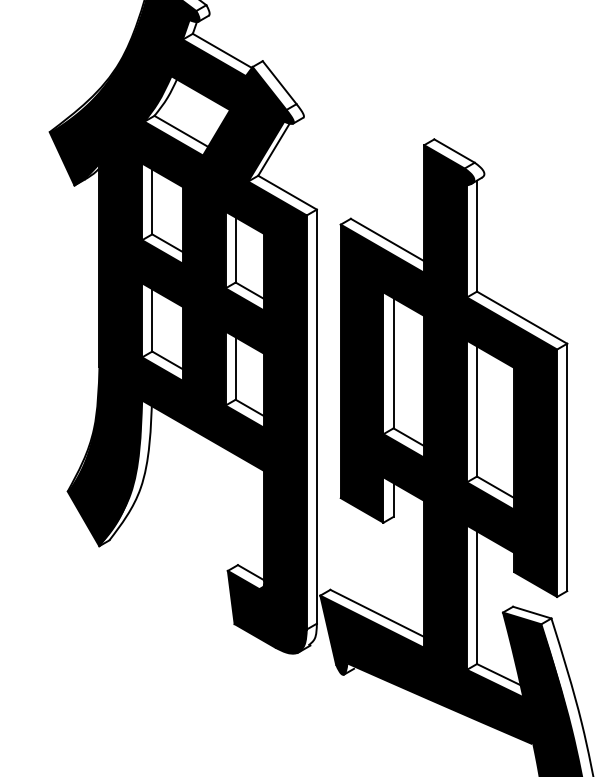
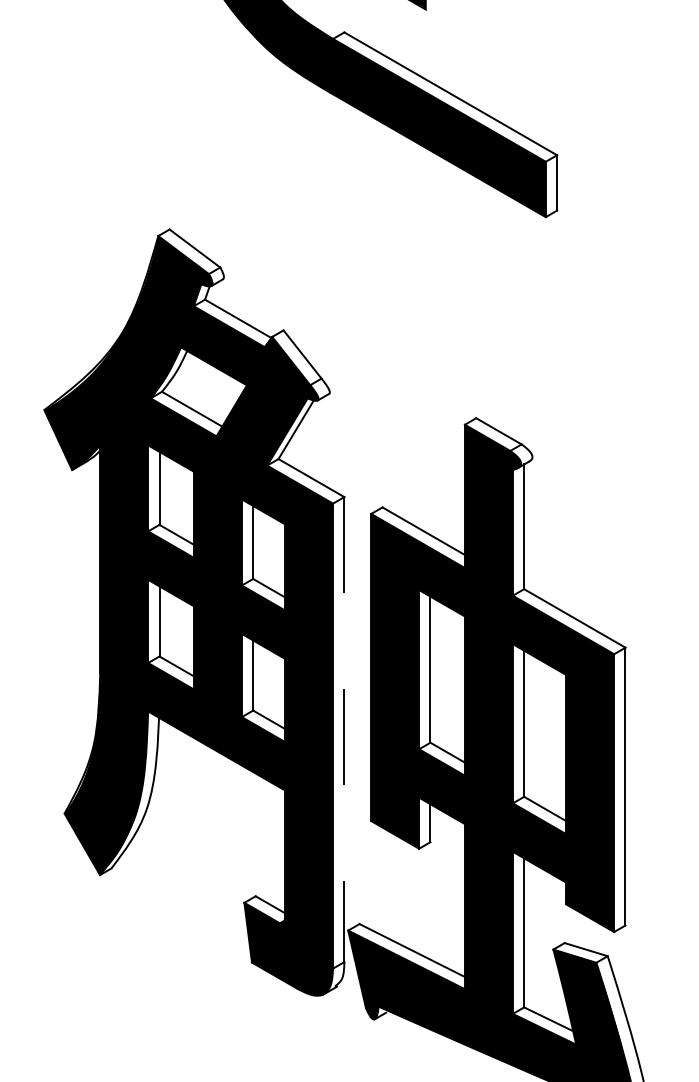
line: (317, 417) -> (344, 730), solid -> dashed

